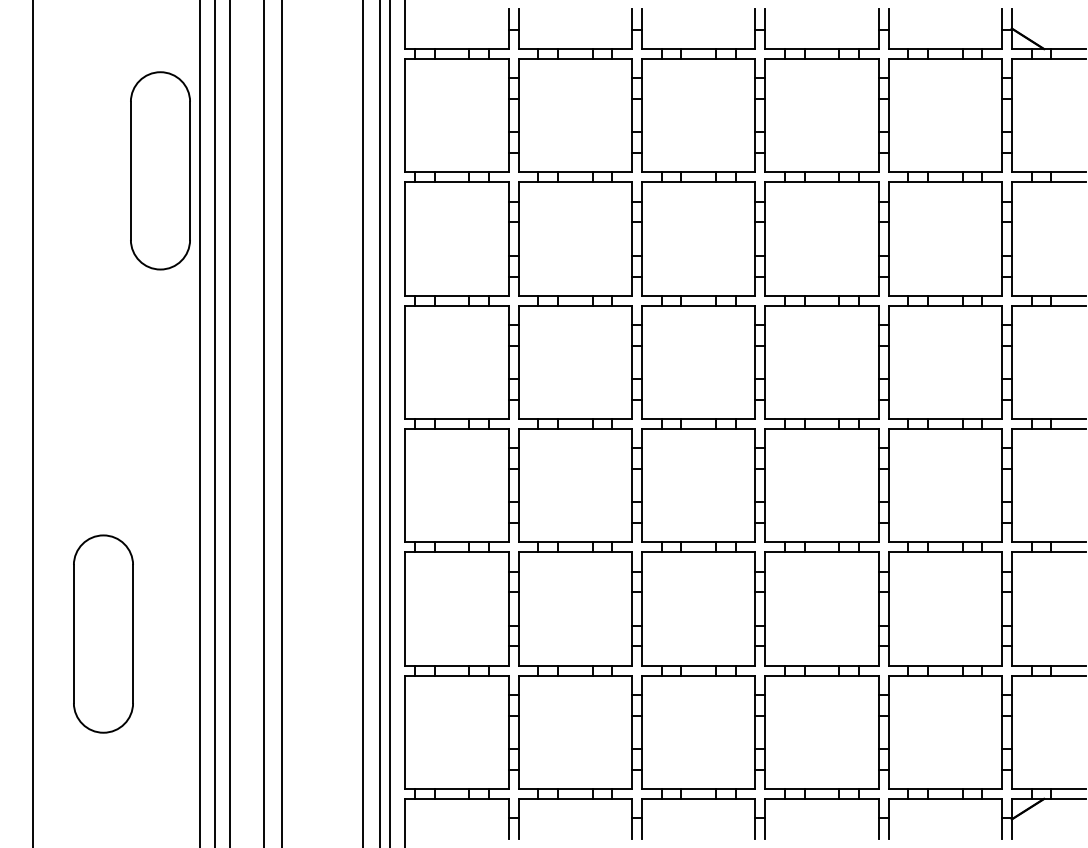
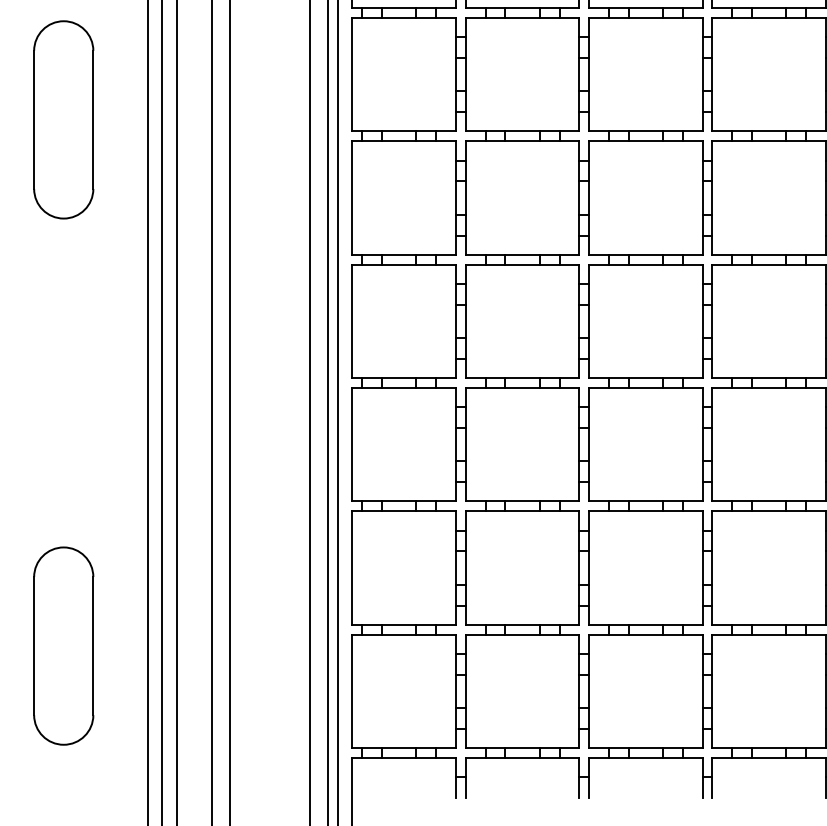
part: (160, 170) -> (63, 119), moved
part: (103, 633) -> (63, 645), moved

